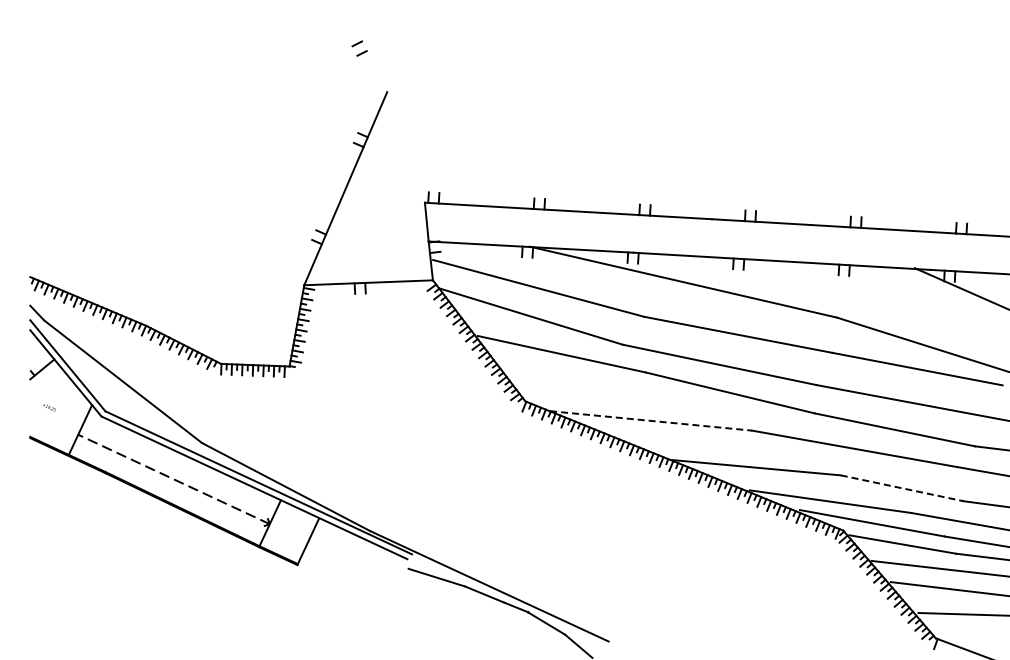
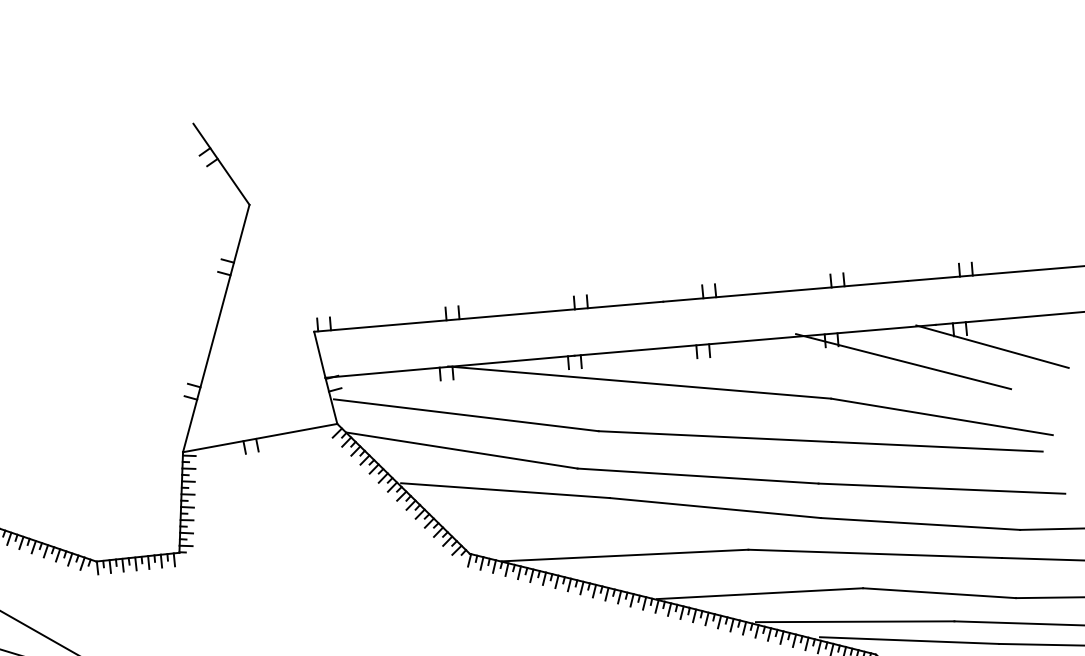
line: (369, 55) -> (221, 163), added
line: (900, 295) -> (903, 360), added
line: (651, 420) -> (625, 554), dashed -> solid
line: (902, 488) -> (939, 593), dashed -> solid

